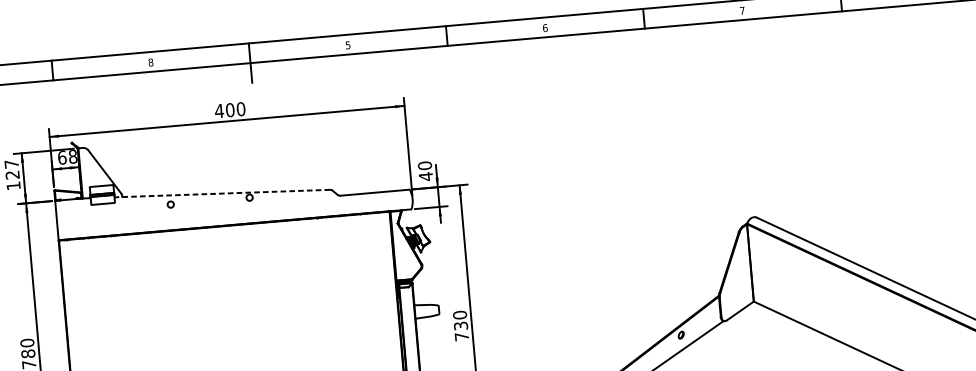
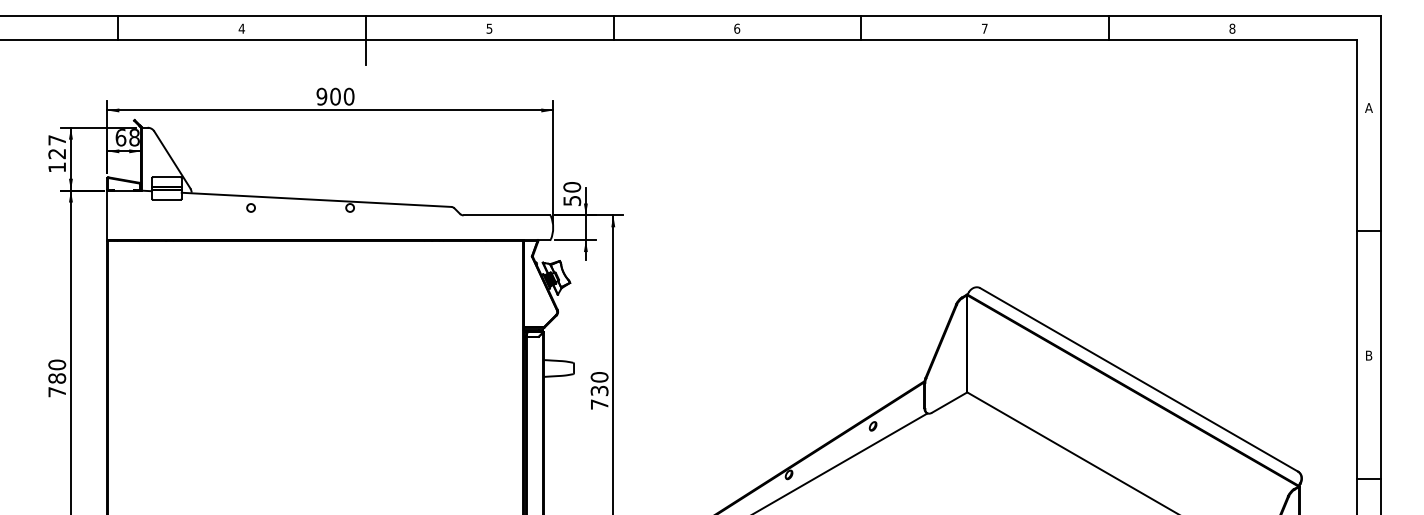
text: (150, 62) -> (241, 28), 8 -> 4
text: (219, 110) -> (321, 96), 400 -> 900
text: (426, 176) -> (572, 200), 40 -> 50
line: (222, 193) -> (316, 199), dashed -> solid

